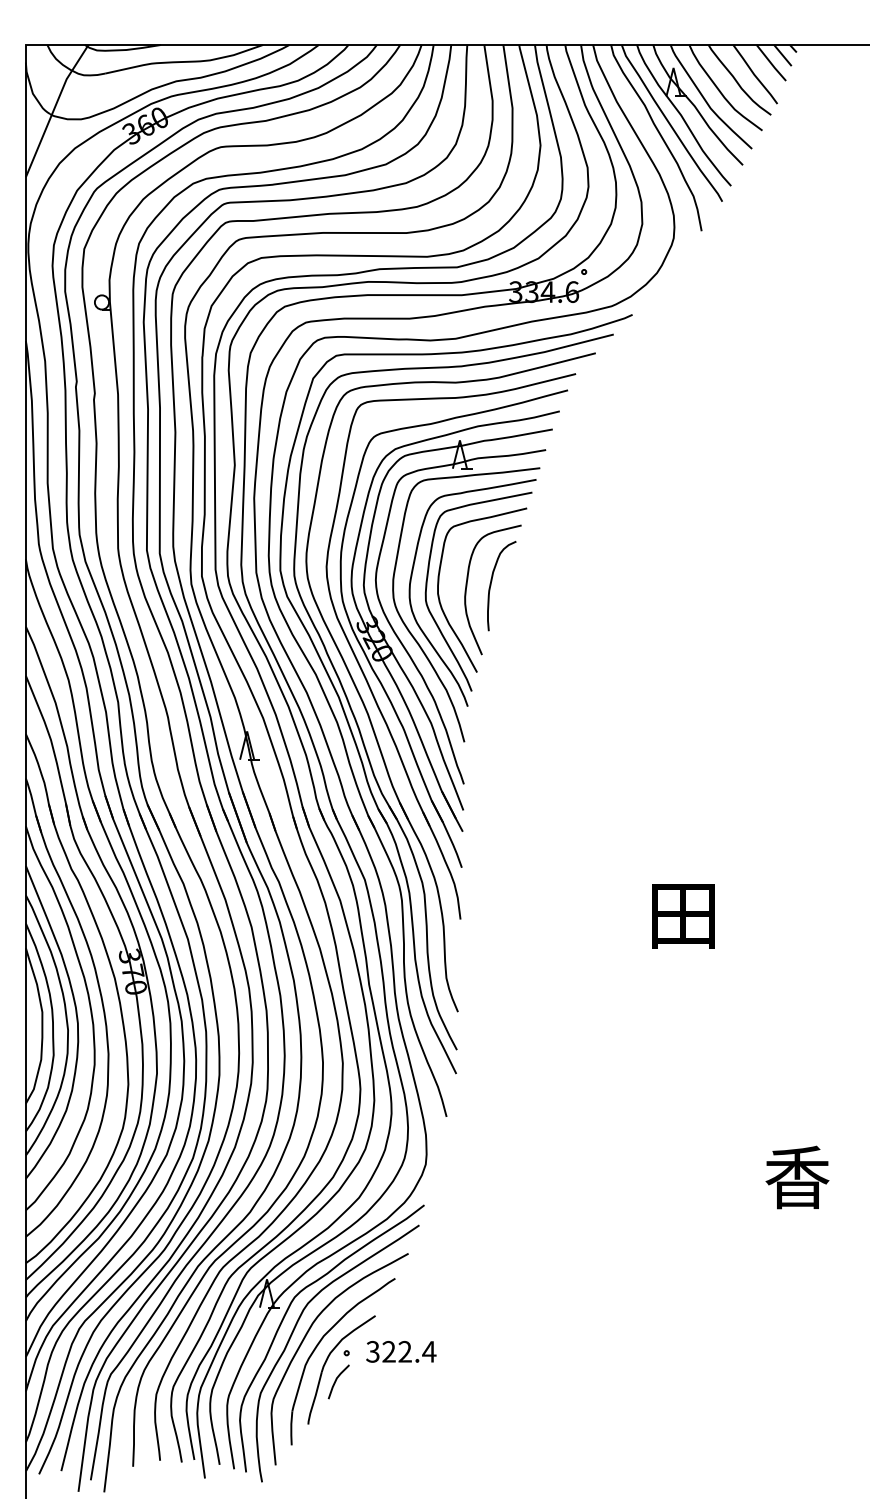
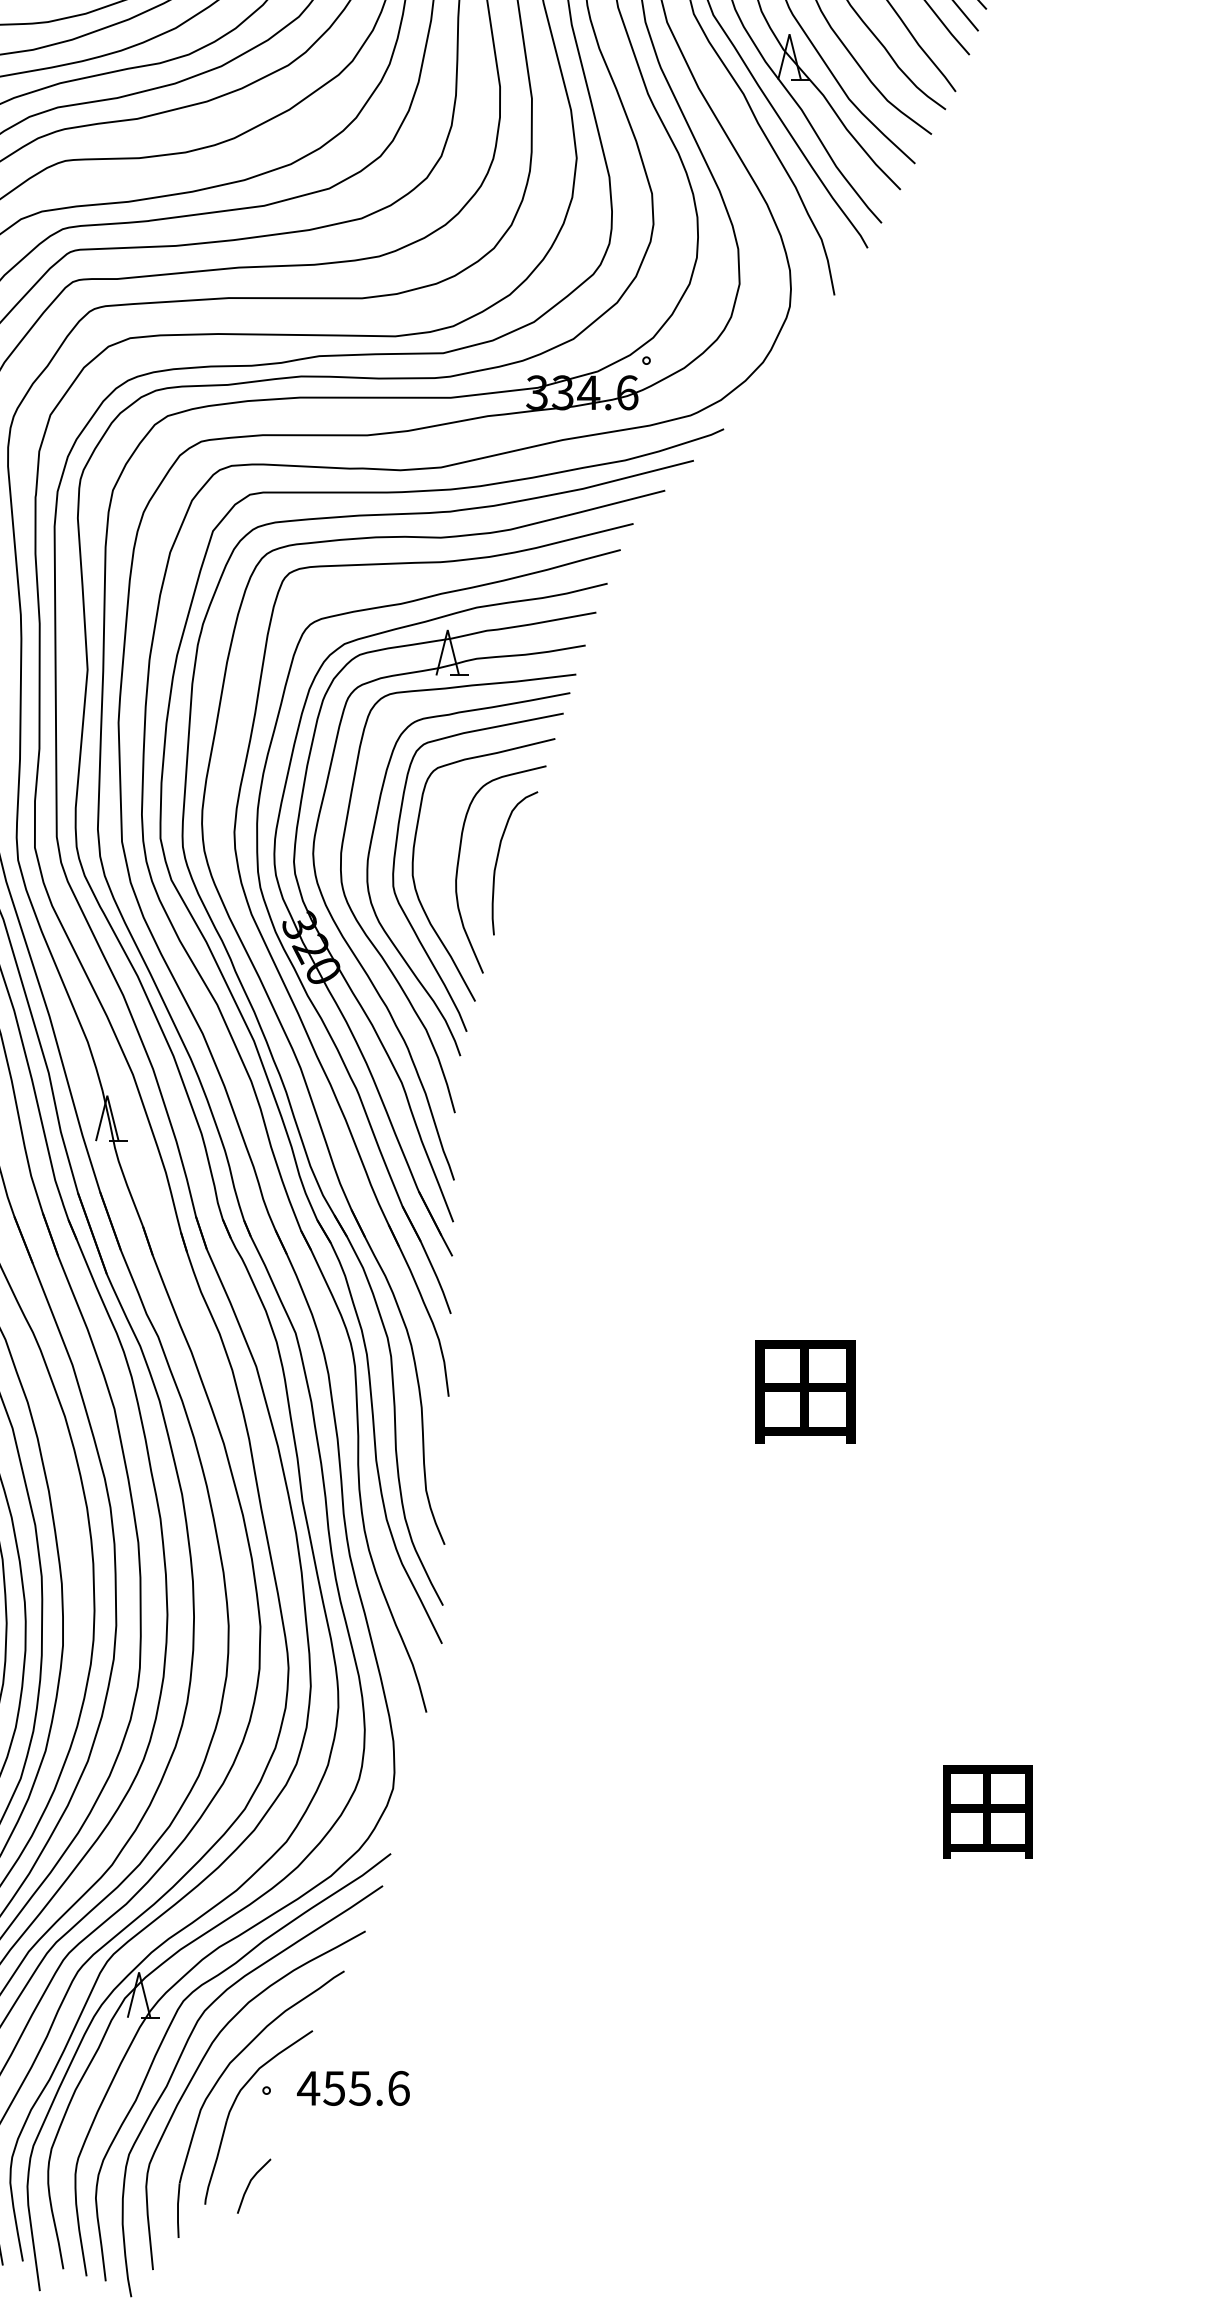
text: (797, 1177) -> (987, 1809), 香 -> 田
text: (400, 1351) -> (352, 2087), 322.4 -> 455.6
curve: (336, 1381) -> (250, 2185), moved

